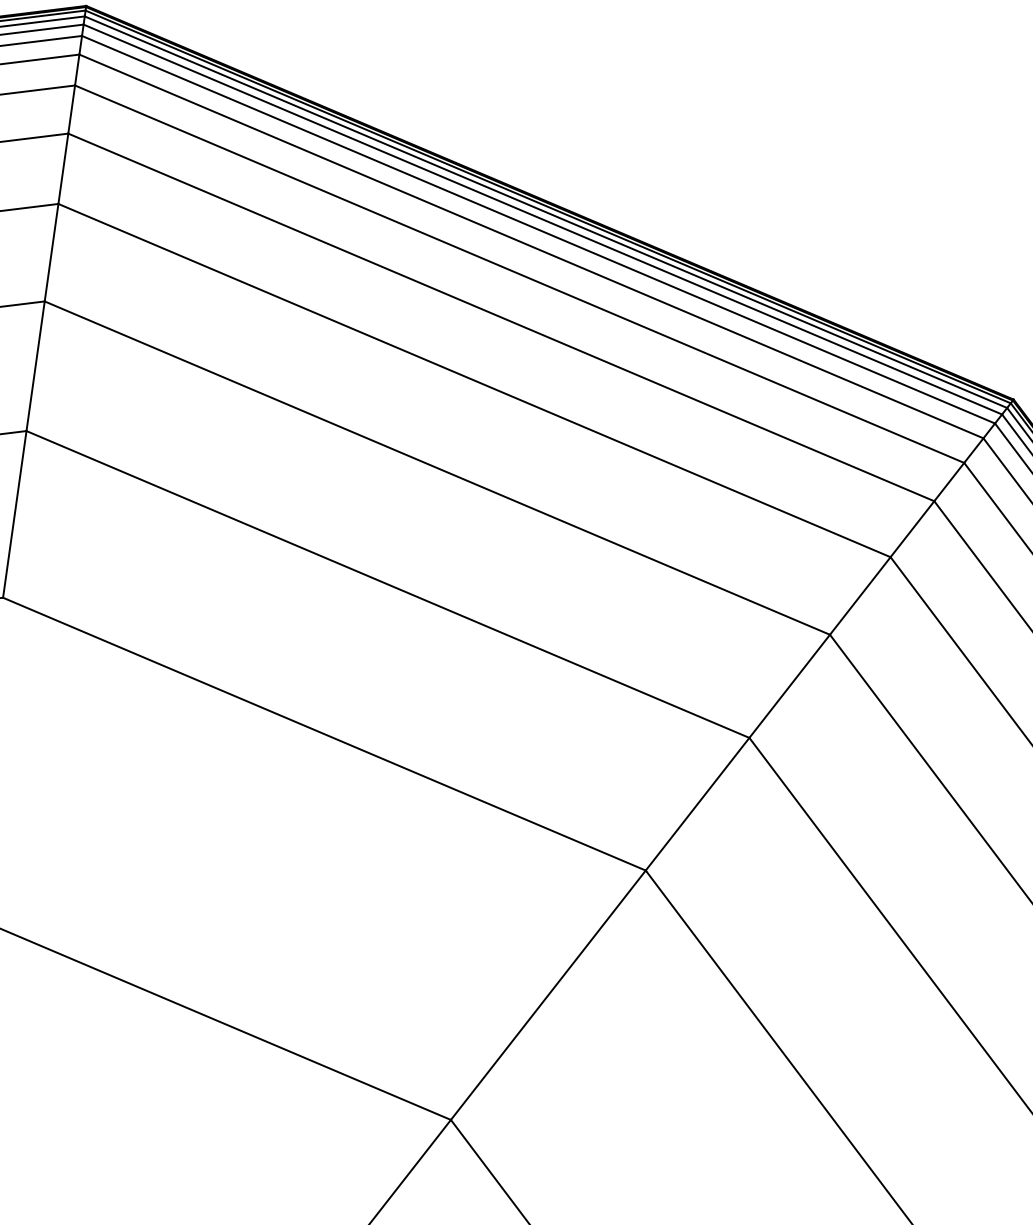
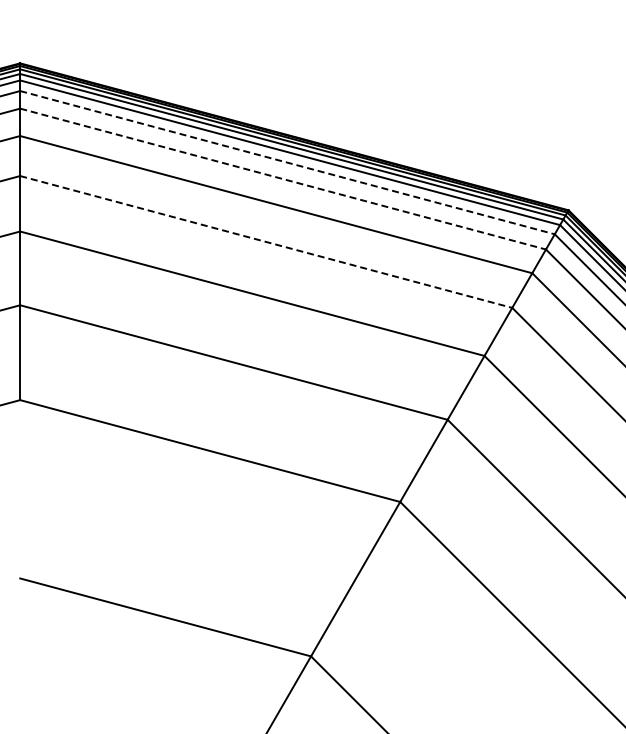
line: (531, 246) -> (287, 162), solid -> dashed
line: (520, 275) -> (283, 179), solid -> dashed
line: (475, 379) -> (266, 241), solid -> dashed

